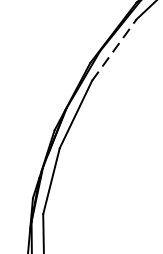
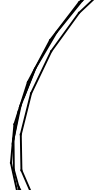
line: (114, 50) -> (65, 32), dashed -> solid

